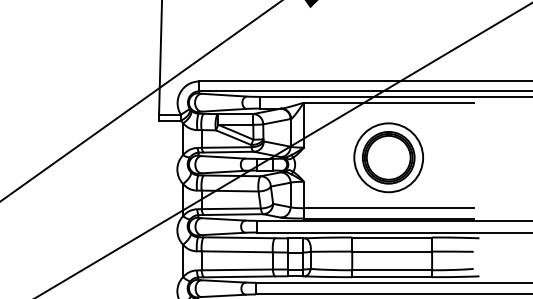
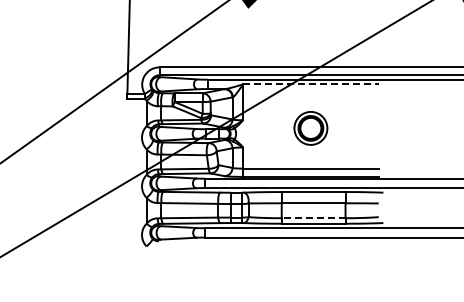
line: (388, 102) -> (310, 84), solid -> dashed
part: (388, 157) -> (310, 128), size x0.6
line: (392, 270) -> (313, 218), solid -> dashed

